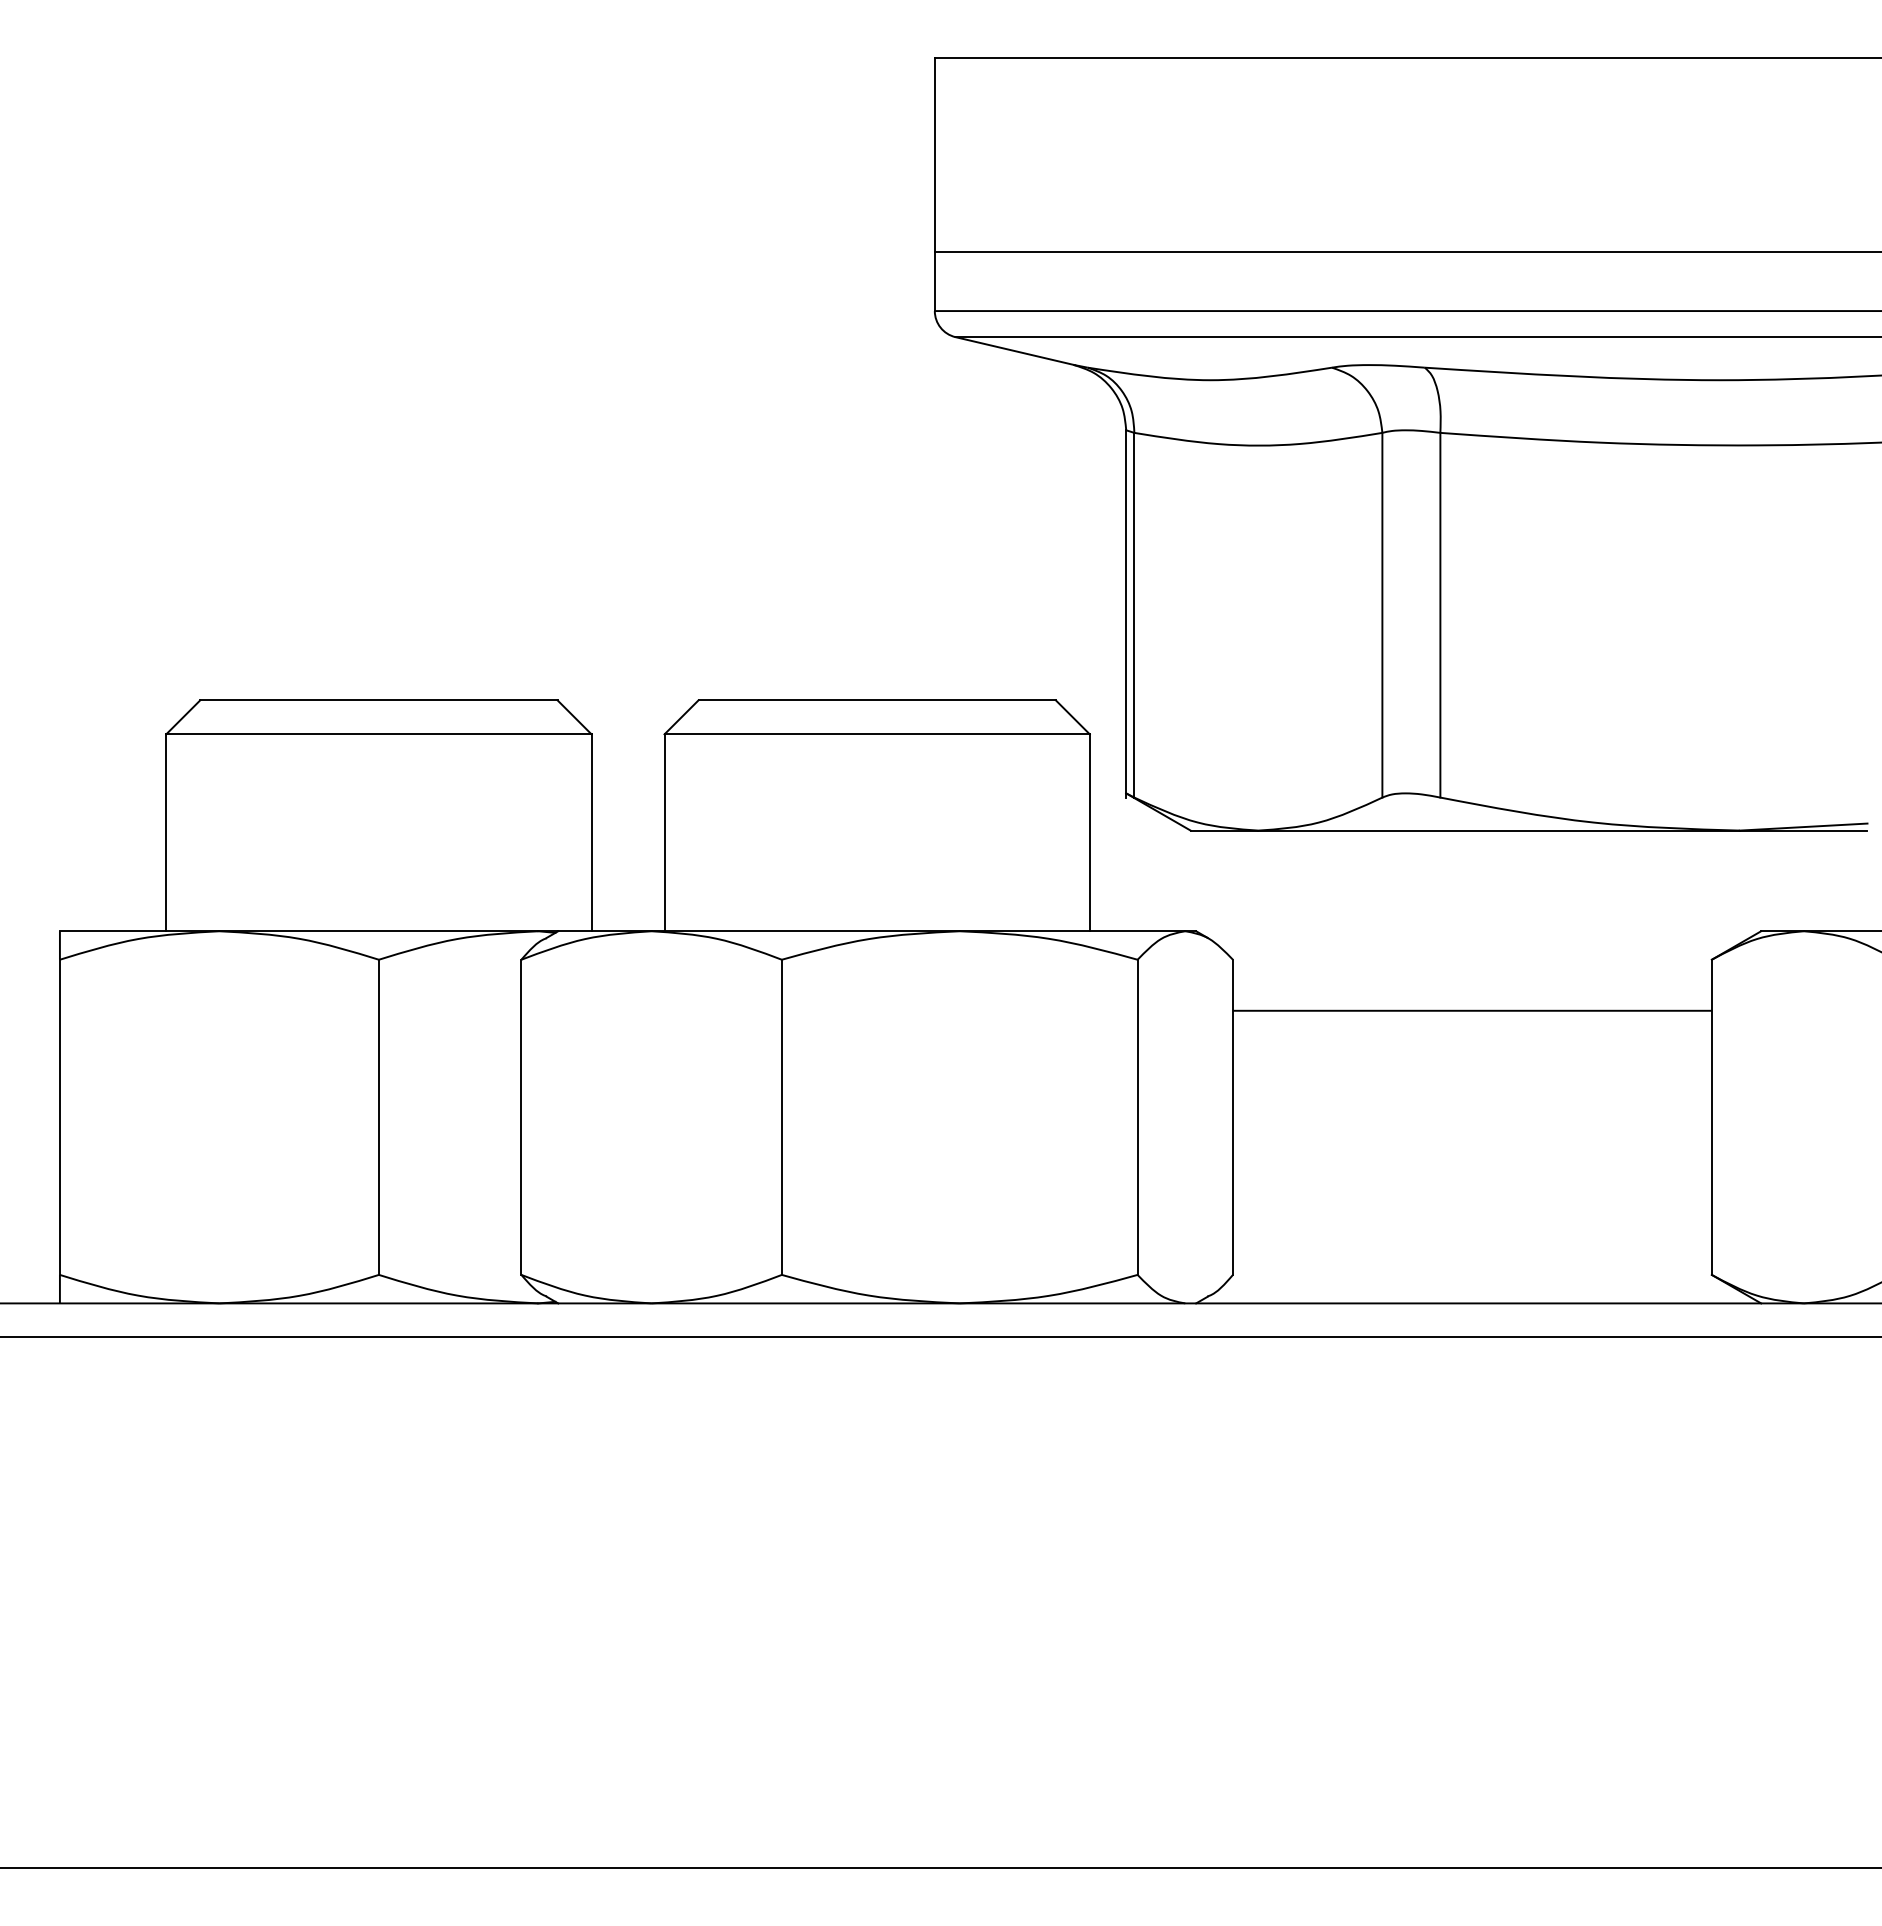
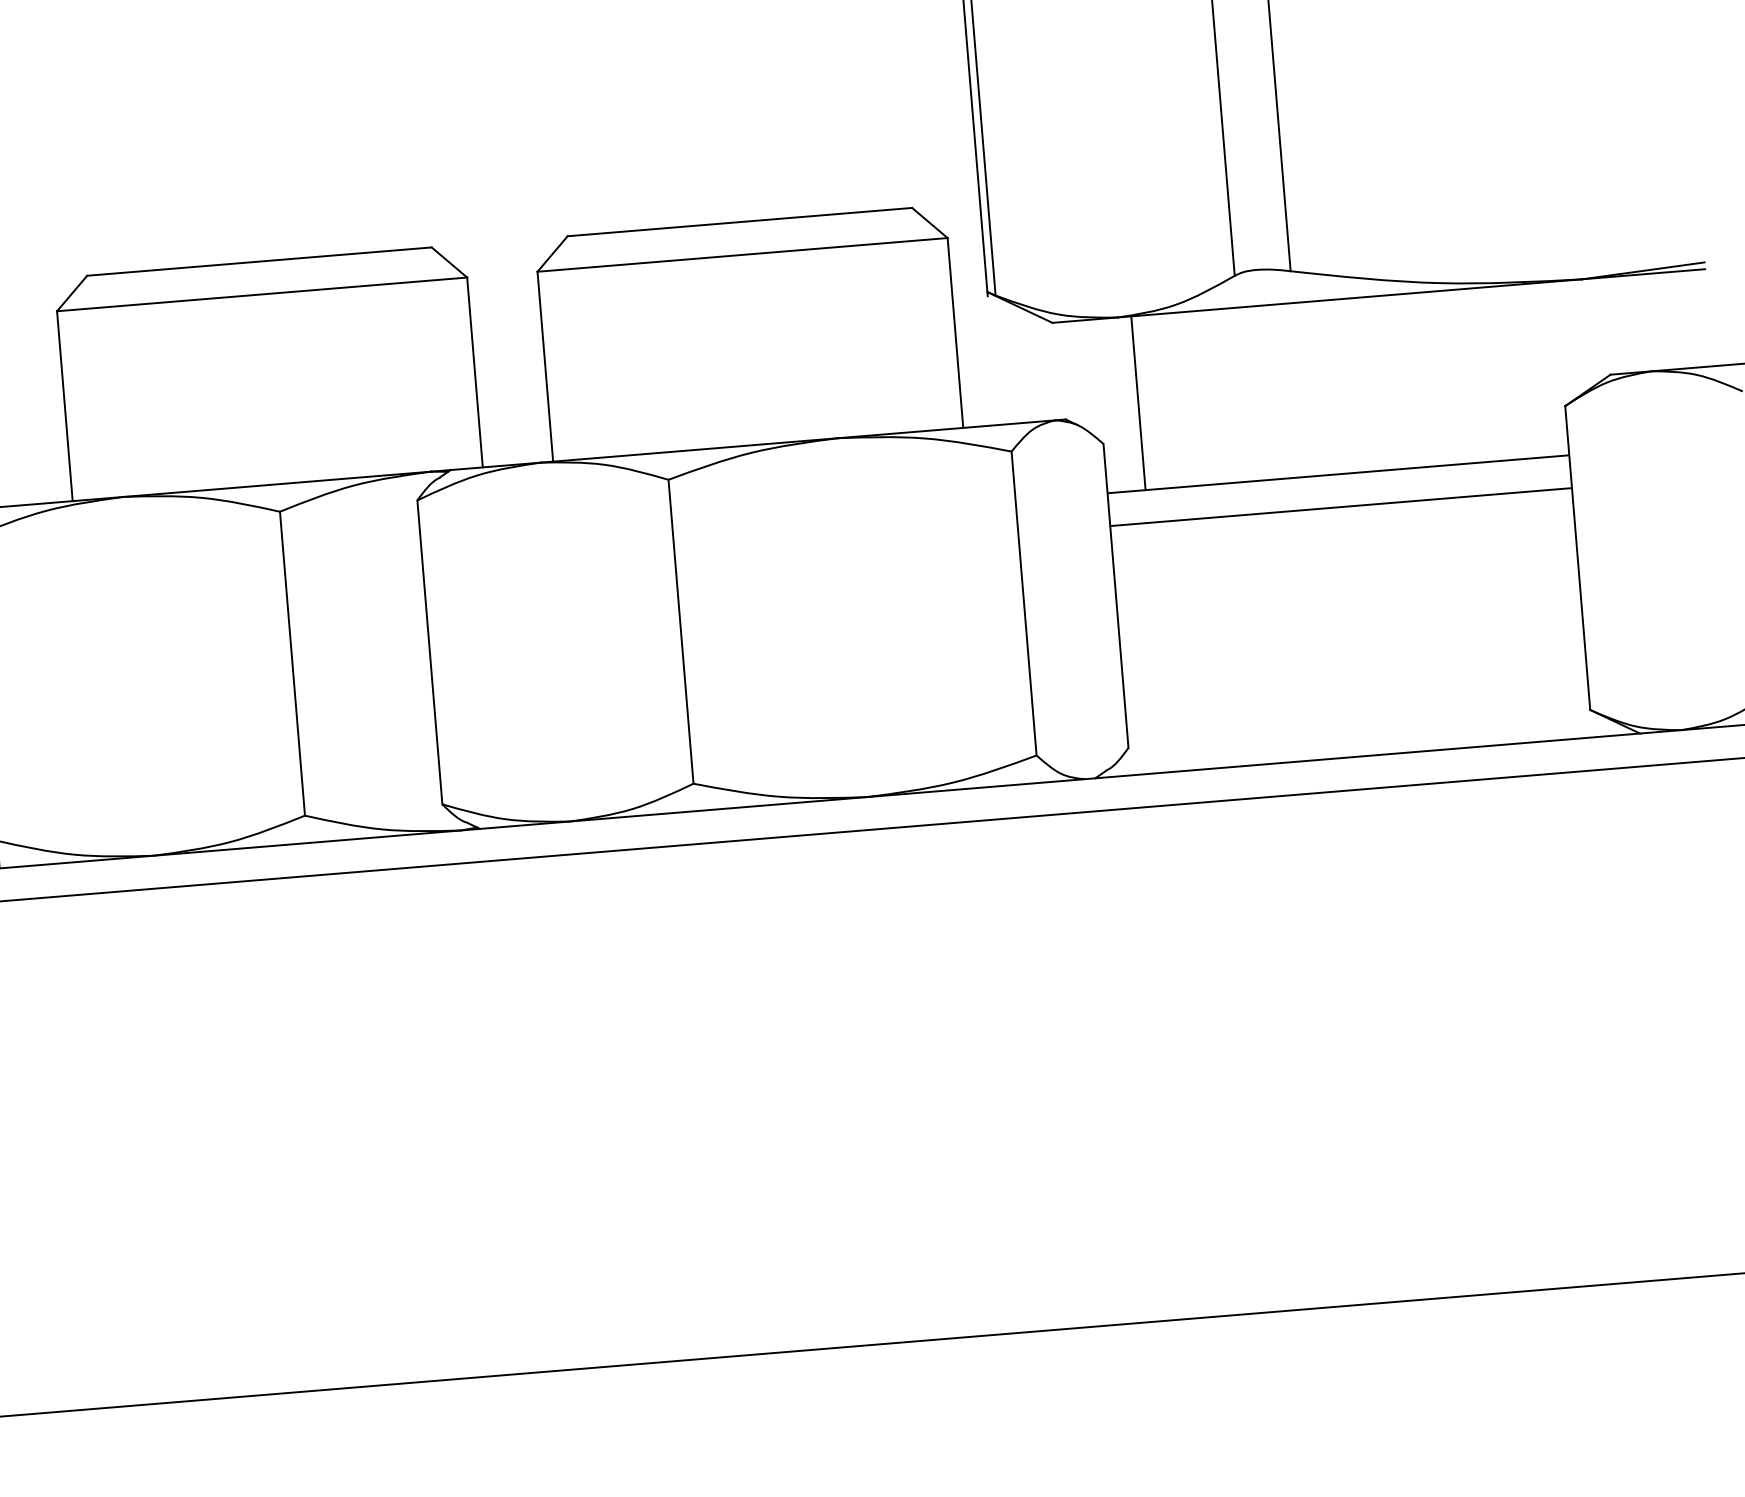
line: (1272, 920) -> (1138, 403), added
line: (1471, 1044) -> (1340, 506), added

